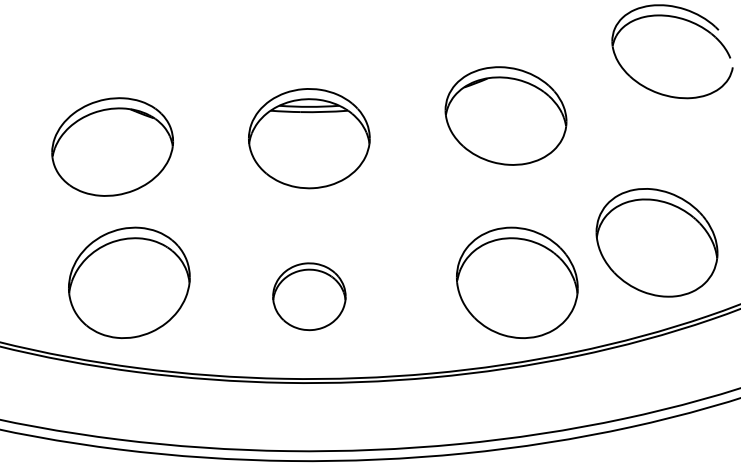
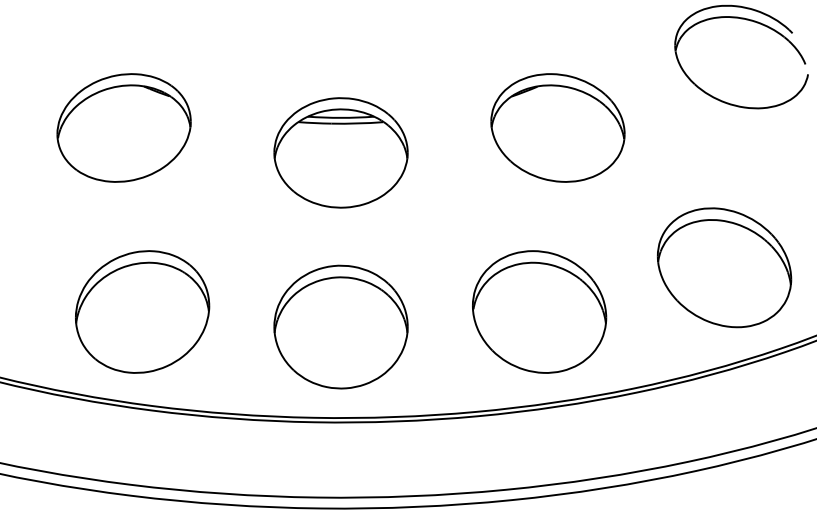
part: (112, 146) -> (123, 127), moved
part: (517, 282) -> (539, 311), moved
part: (309, 296) -> (341, 327), size x1.67

